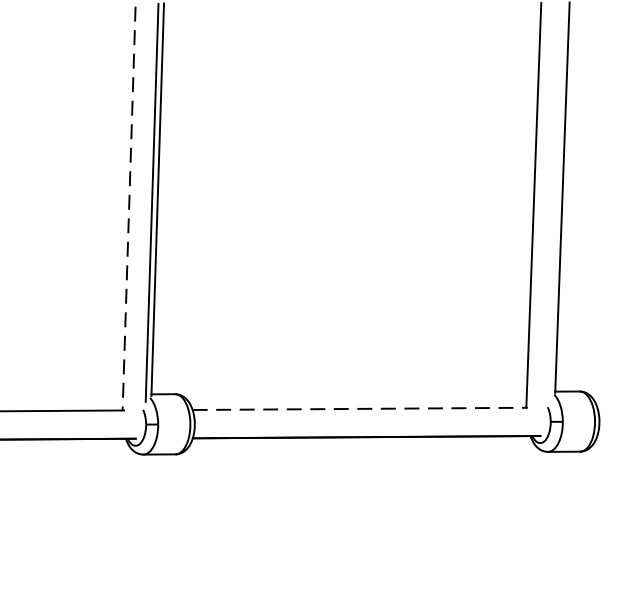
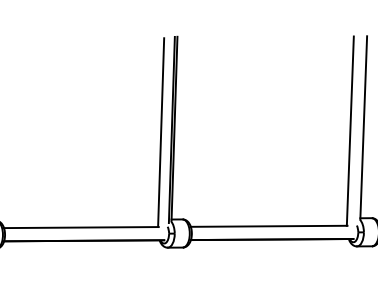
line: (129, 210) -> (161, 133), dashed -> solid
line: (360, 409) -> (269, 226), dashed -> solid

